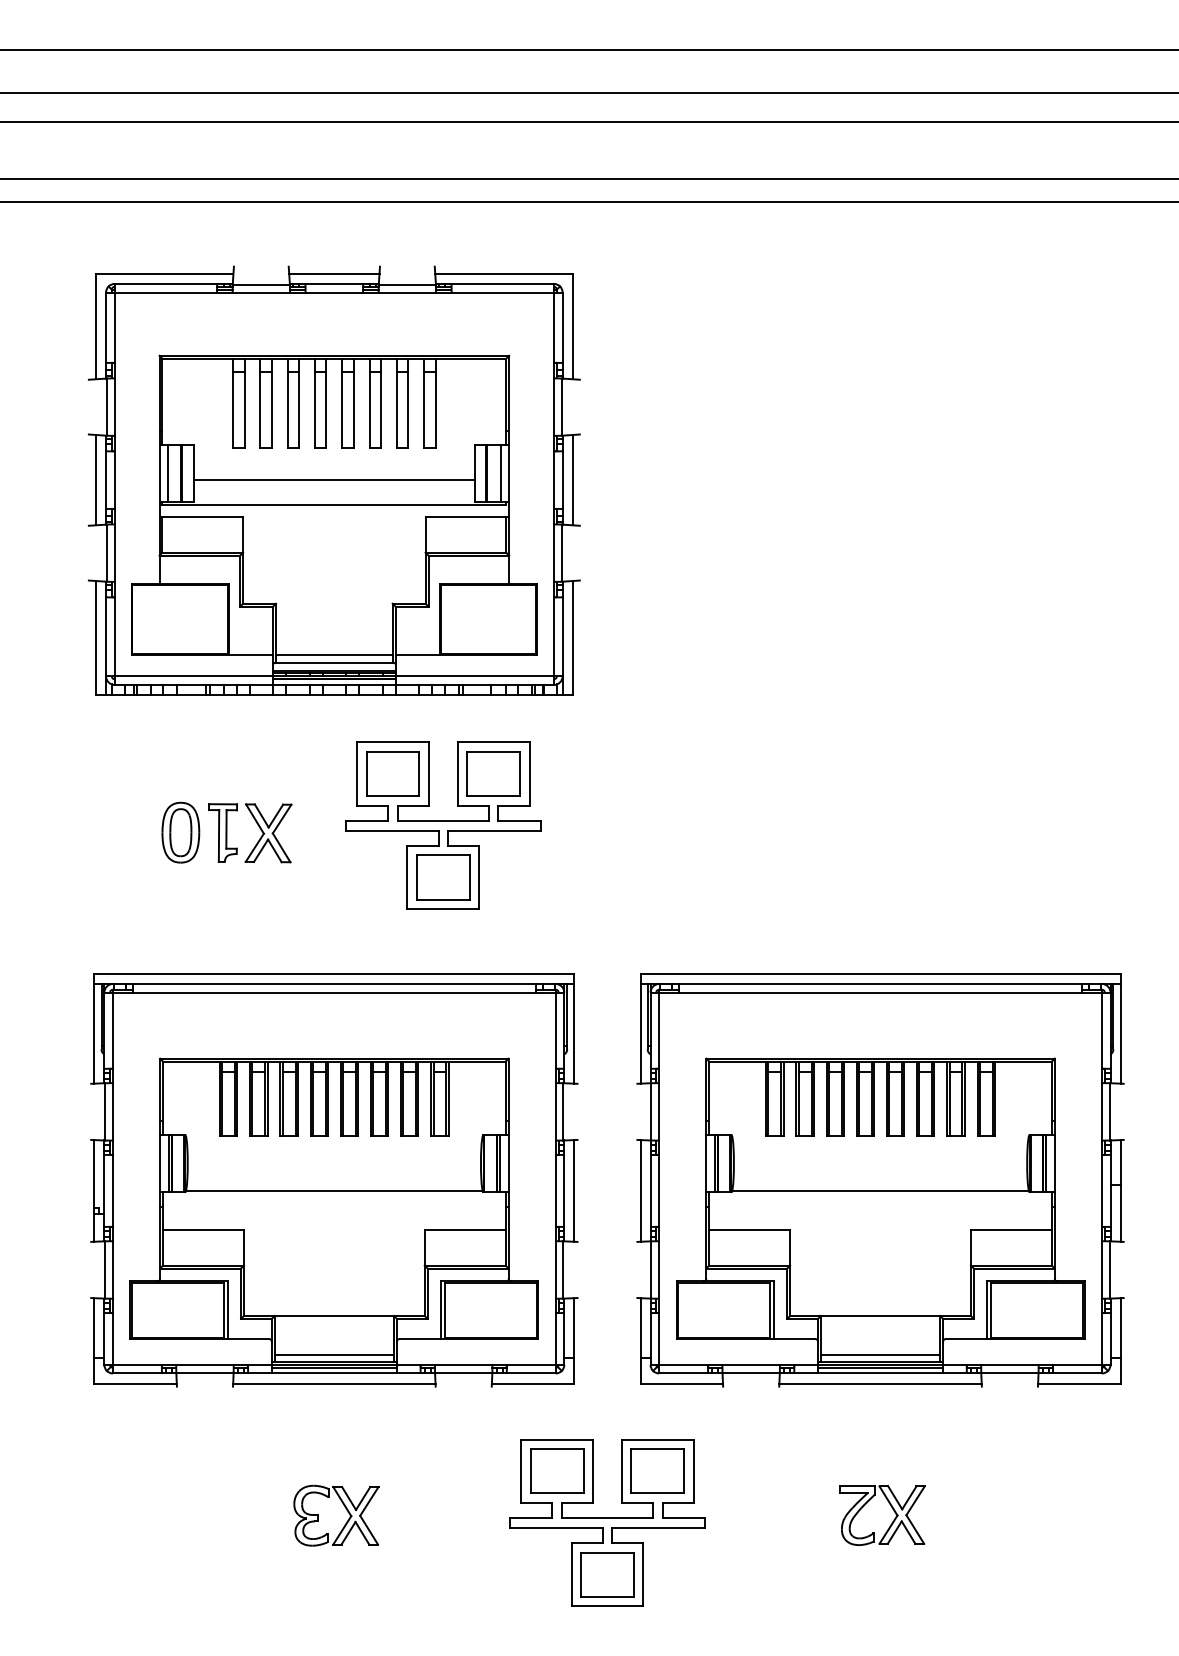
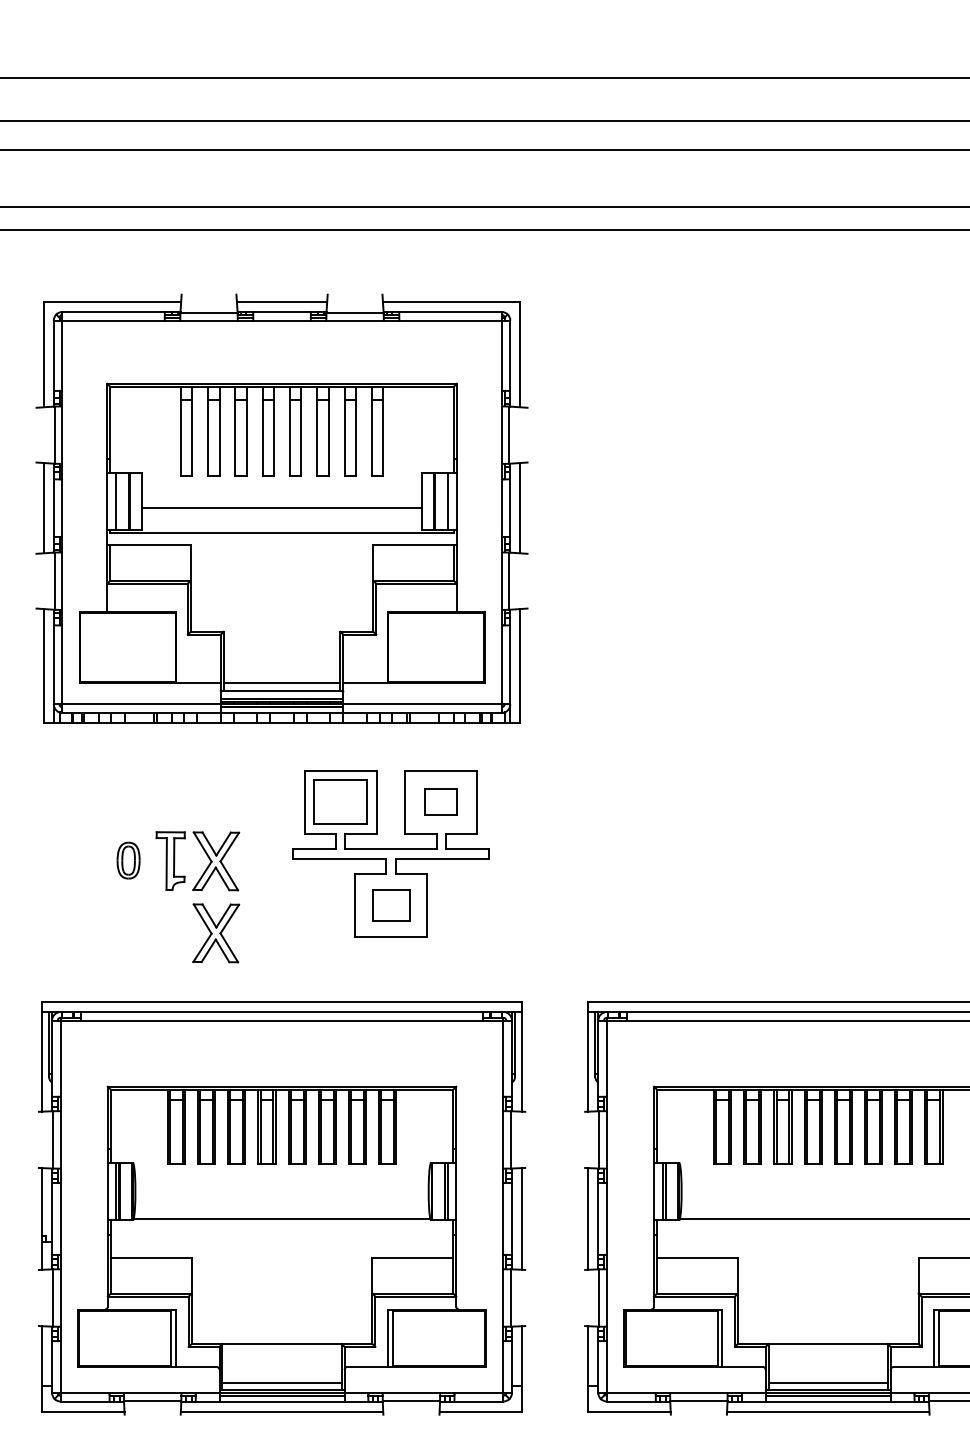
part: (493, 773) -> (441, 801), size x0.6
part: (180, 832) -> (128, 860), size x0.6
part: (443, 877) -> (391, 905), size x0.7
part: (268, 905) -> (216, 933), added

